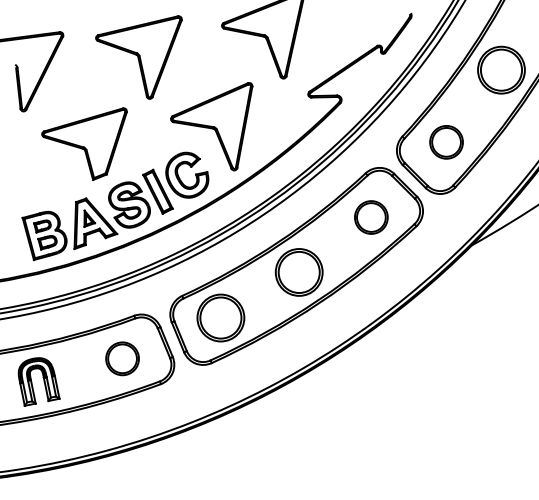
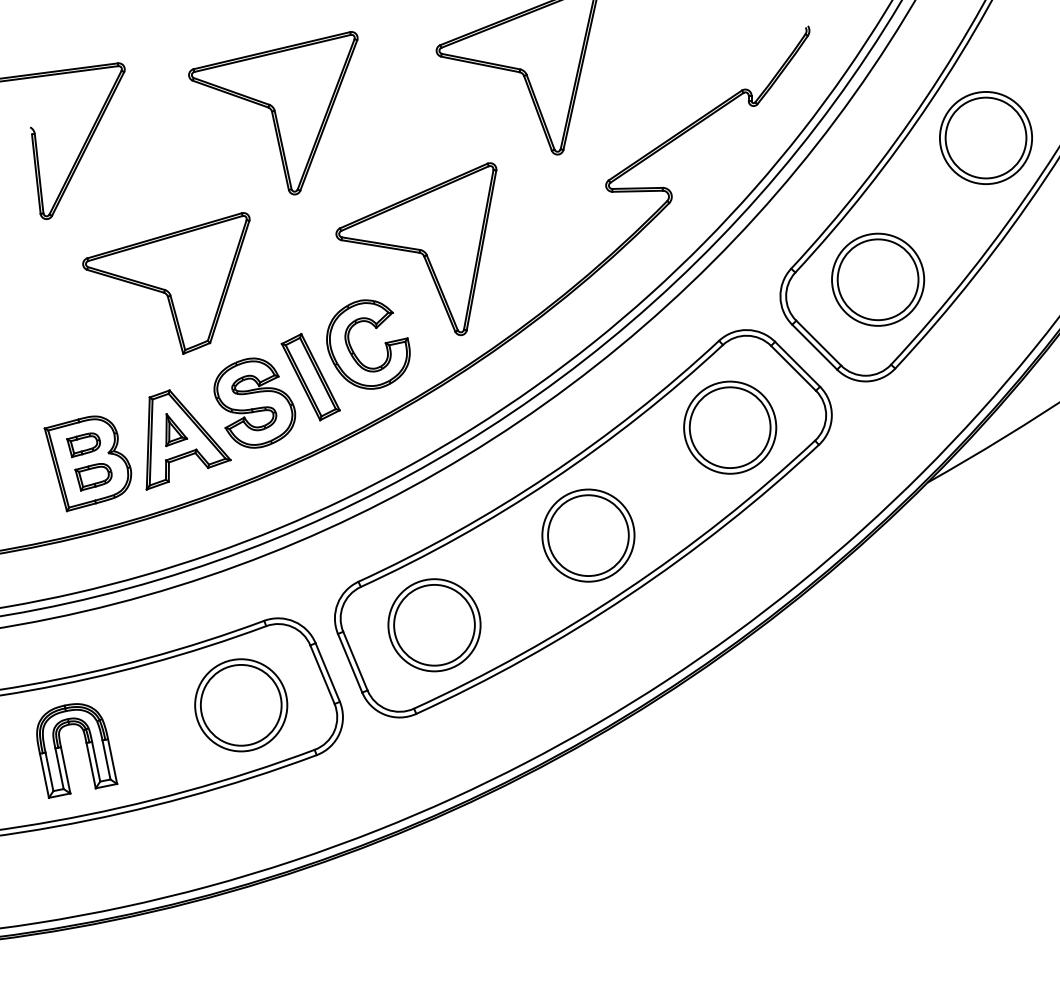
part: (446, 142) -> (877, 280), size x1.43
part: (371, 217) -> (730, 427), size x1.43
part: (122, 358) -> (241, 704), size x1.43

